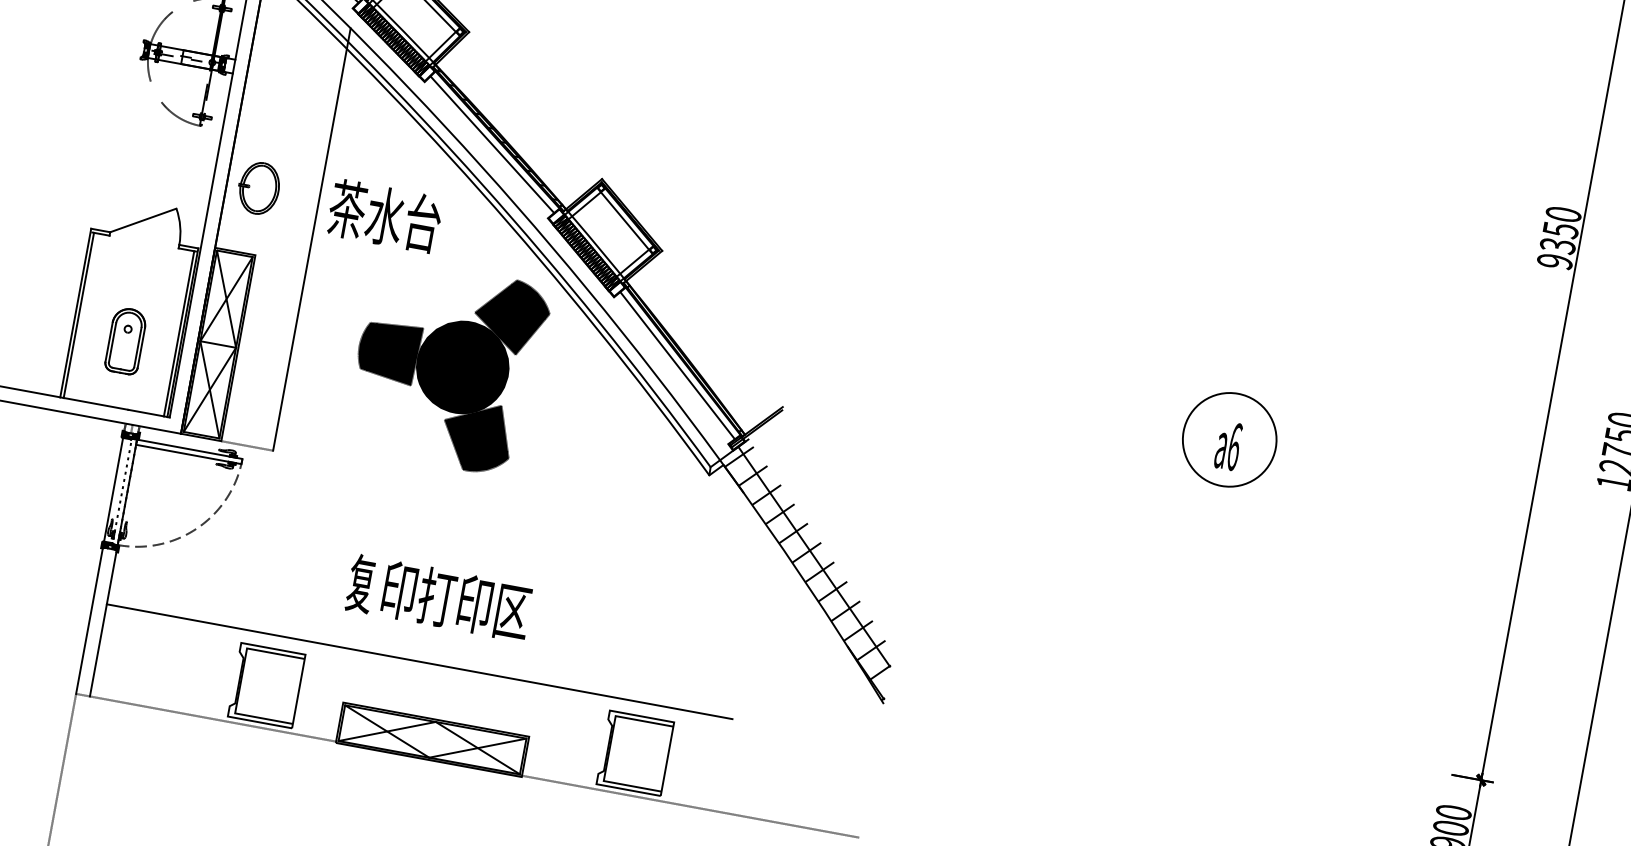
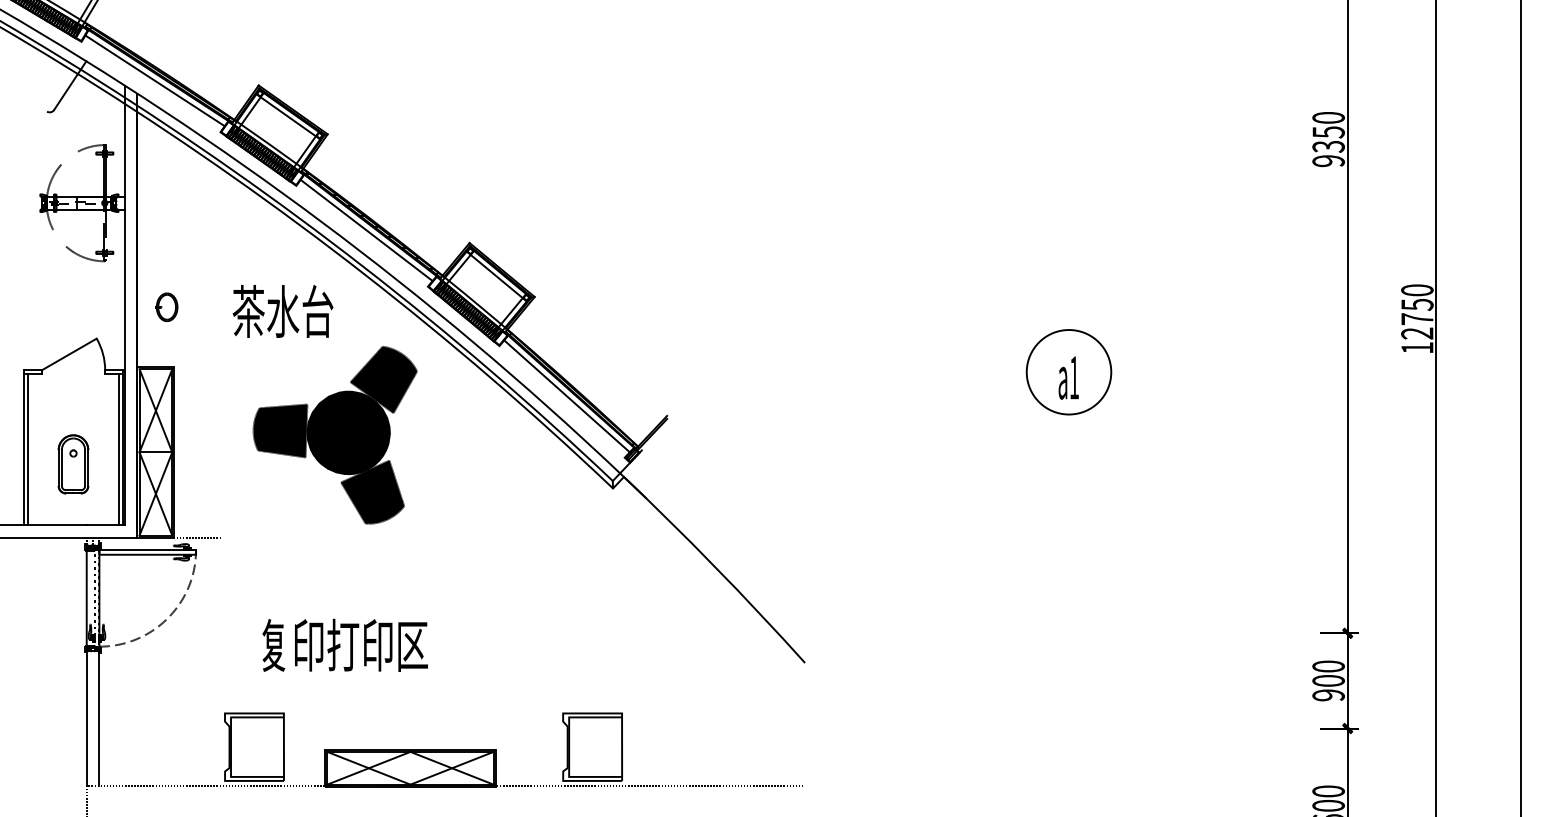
part: (258, 188) -> (166, 307), size x0.6
line: (311, 238) -> (221, 343), removed
part: (447, 366) -> (334, 434), moved
text: (1234, 446) -> (1074, 377), a6 -> a1
hatch: (807, 572) -> (715, 558), removed
text: (438, 596) -> (344, 644), moved
line: (419, 662) -> (386, 701), removed

